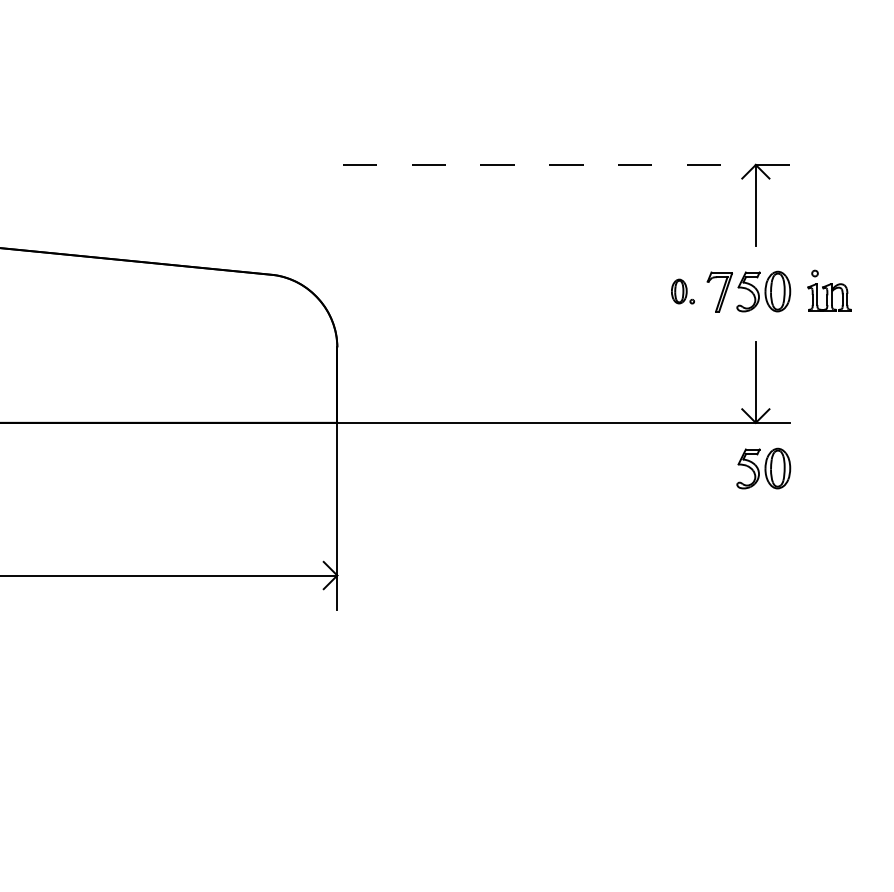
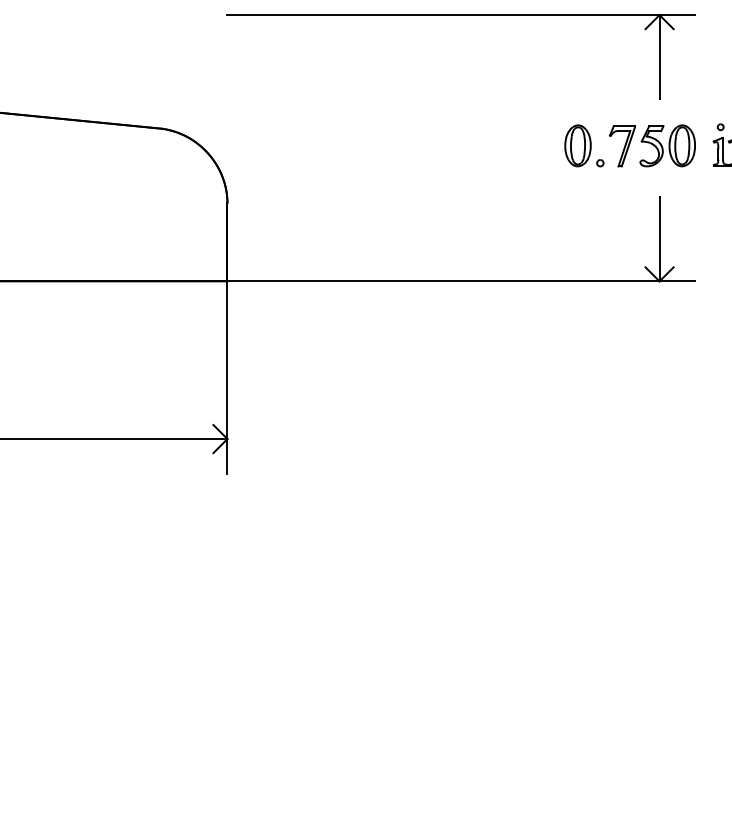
line: (563, 164) -> (460, 14), dashed -> solid
part: (682, 291) -> (583, 145), size x1.67
part: (763, 468) -> (667, 328), removed

